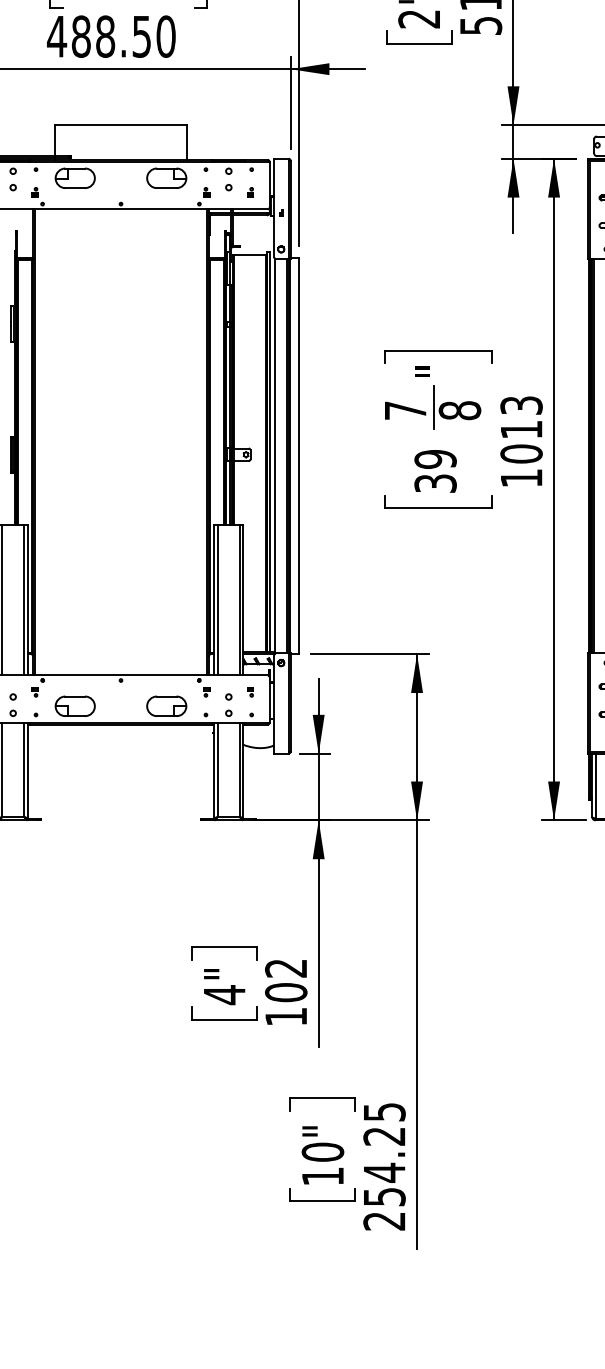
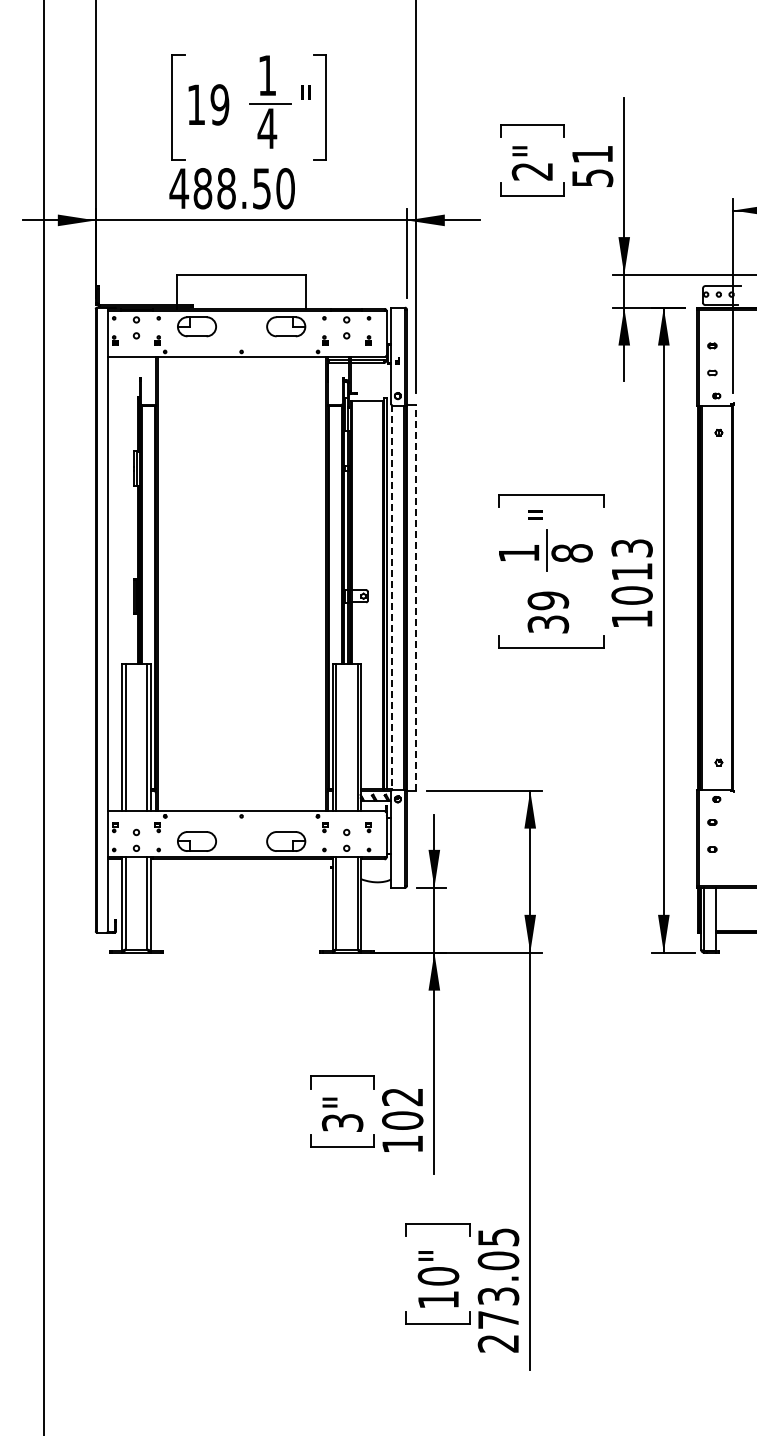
text: (406, 410) -> (519, 553), 7 -> 1
line: (299, 455) -> (415, 597), solid -> dashed
line: (274, 457) -> (391, 598), solid -> dashed
text: (224, 994) -> (342, 1122), 4" -> 3"
text: (384, 1165) -> (498, 1289), 254.25 -> 273.05

